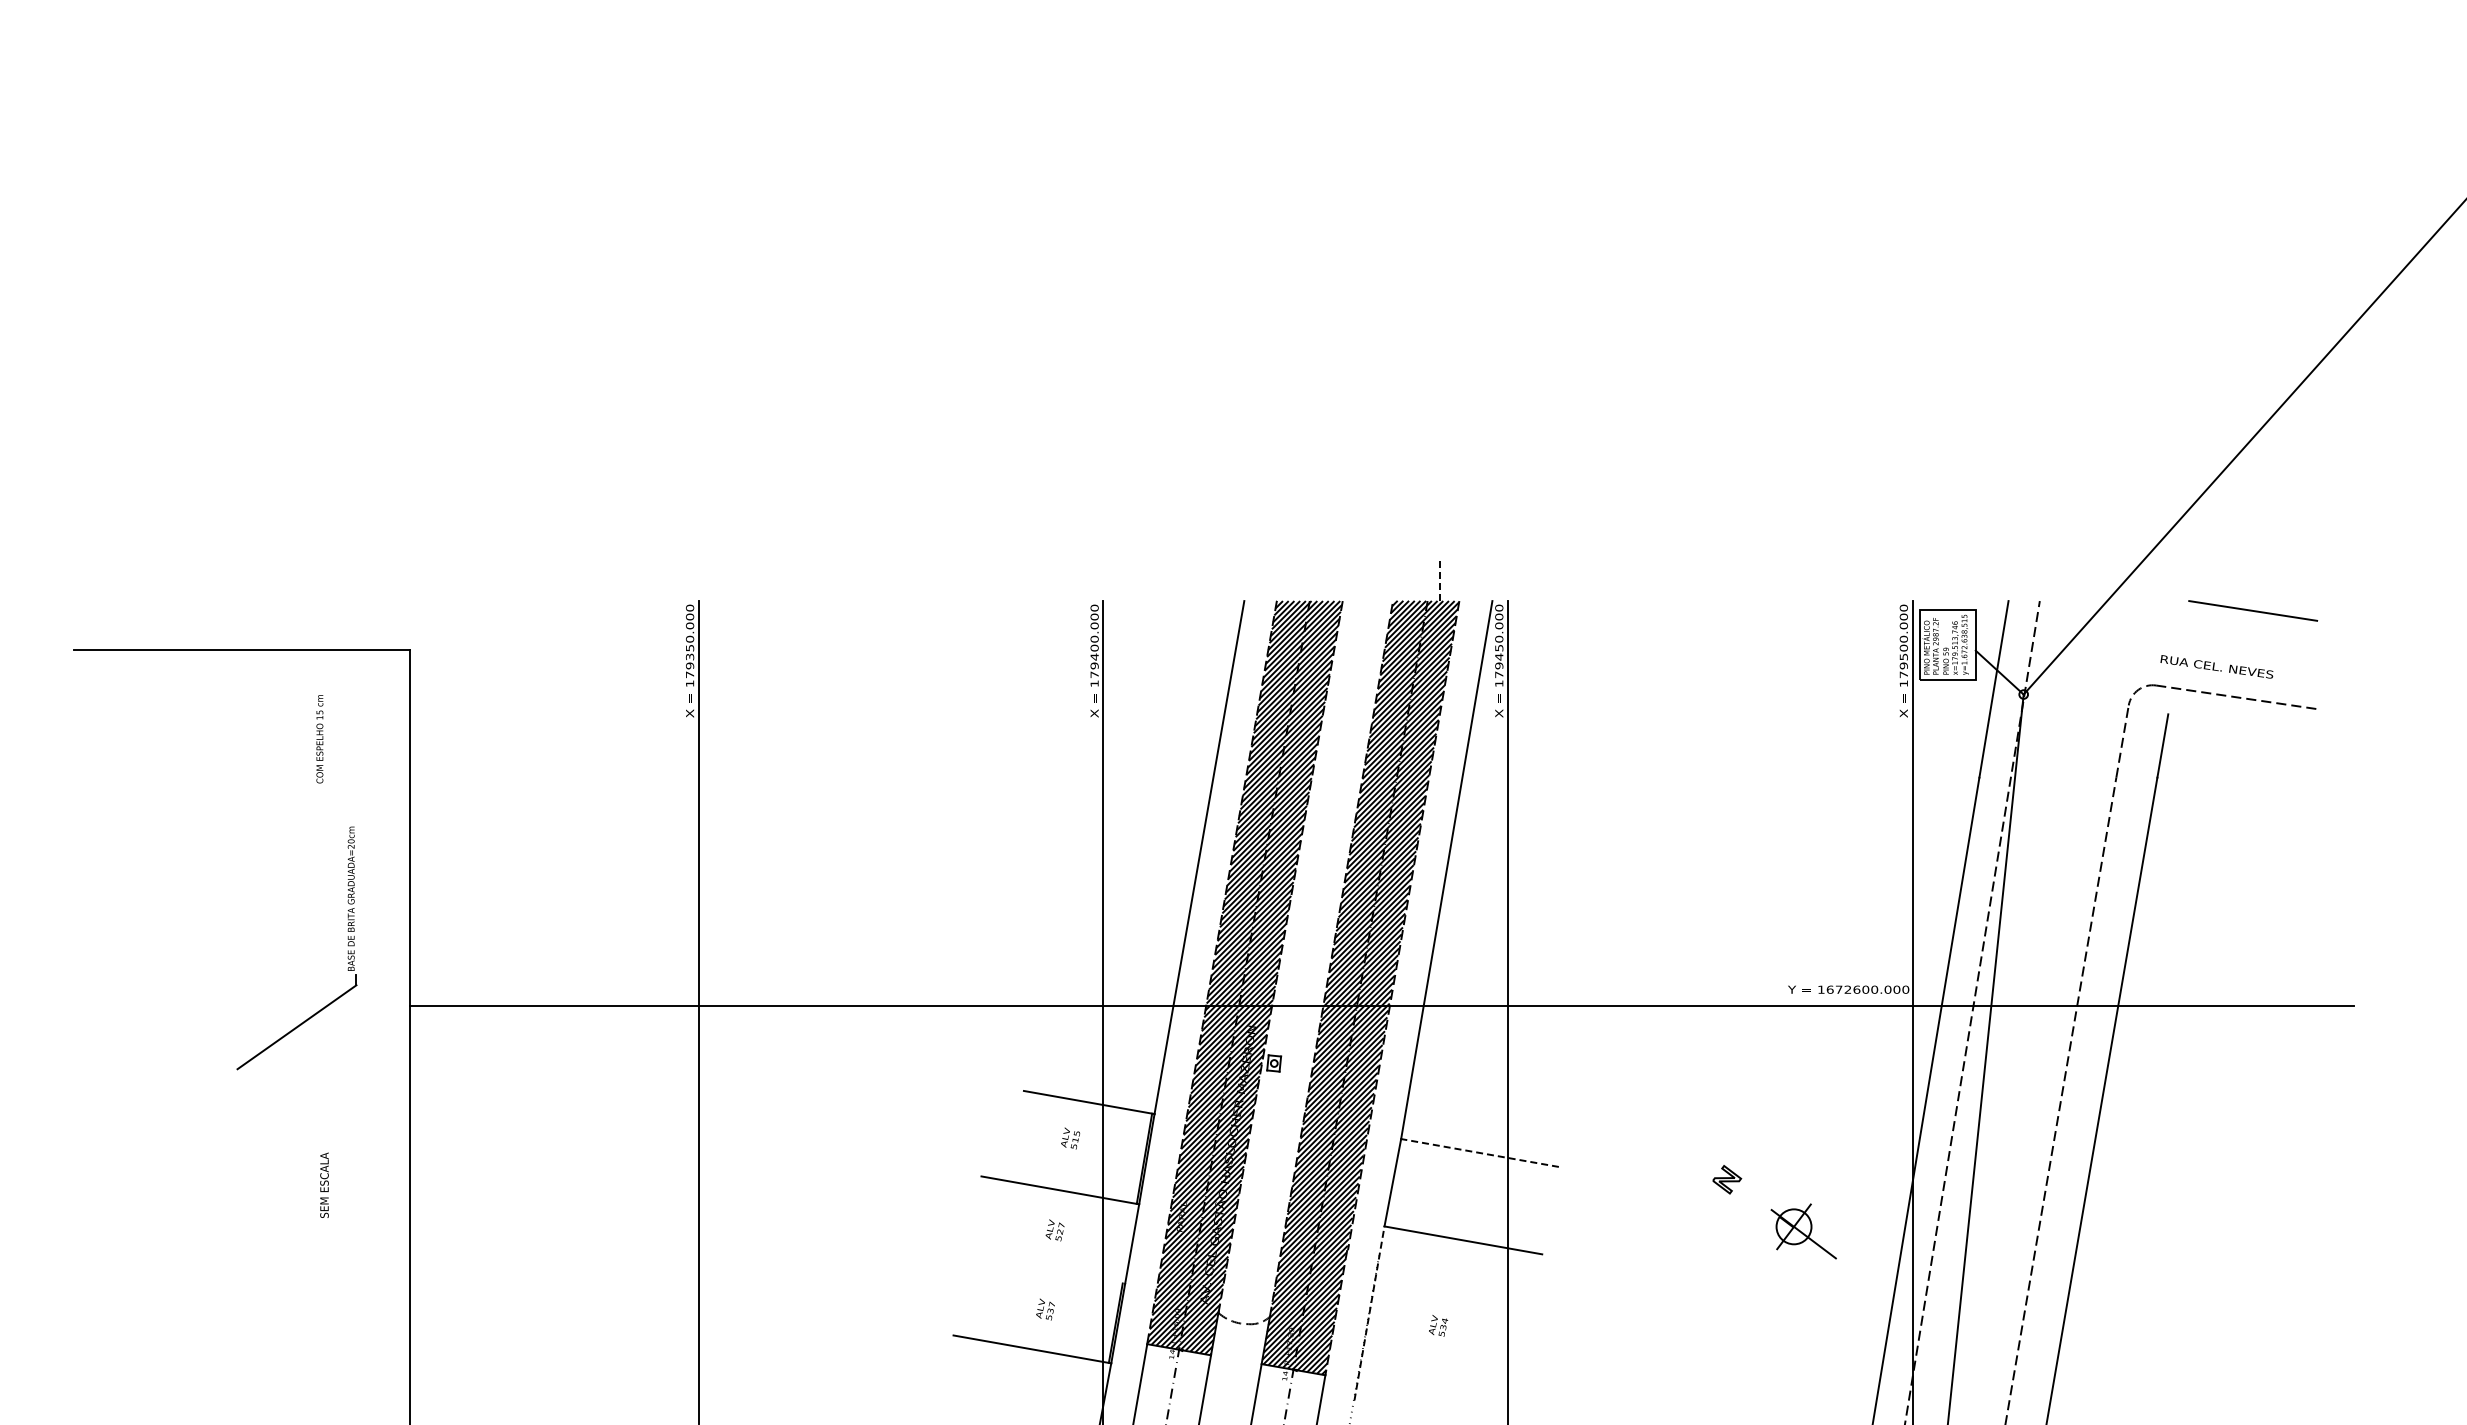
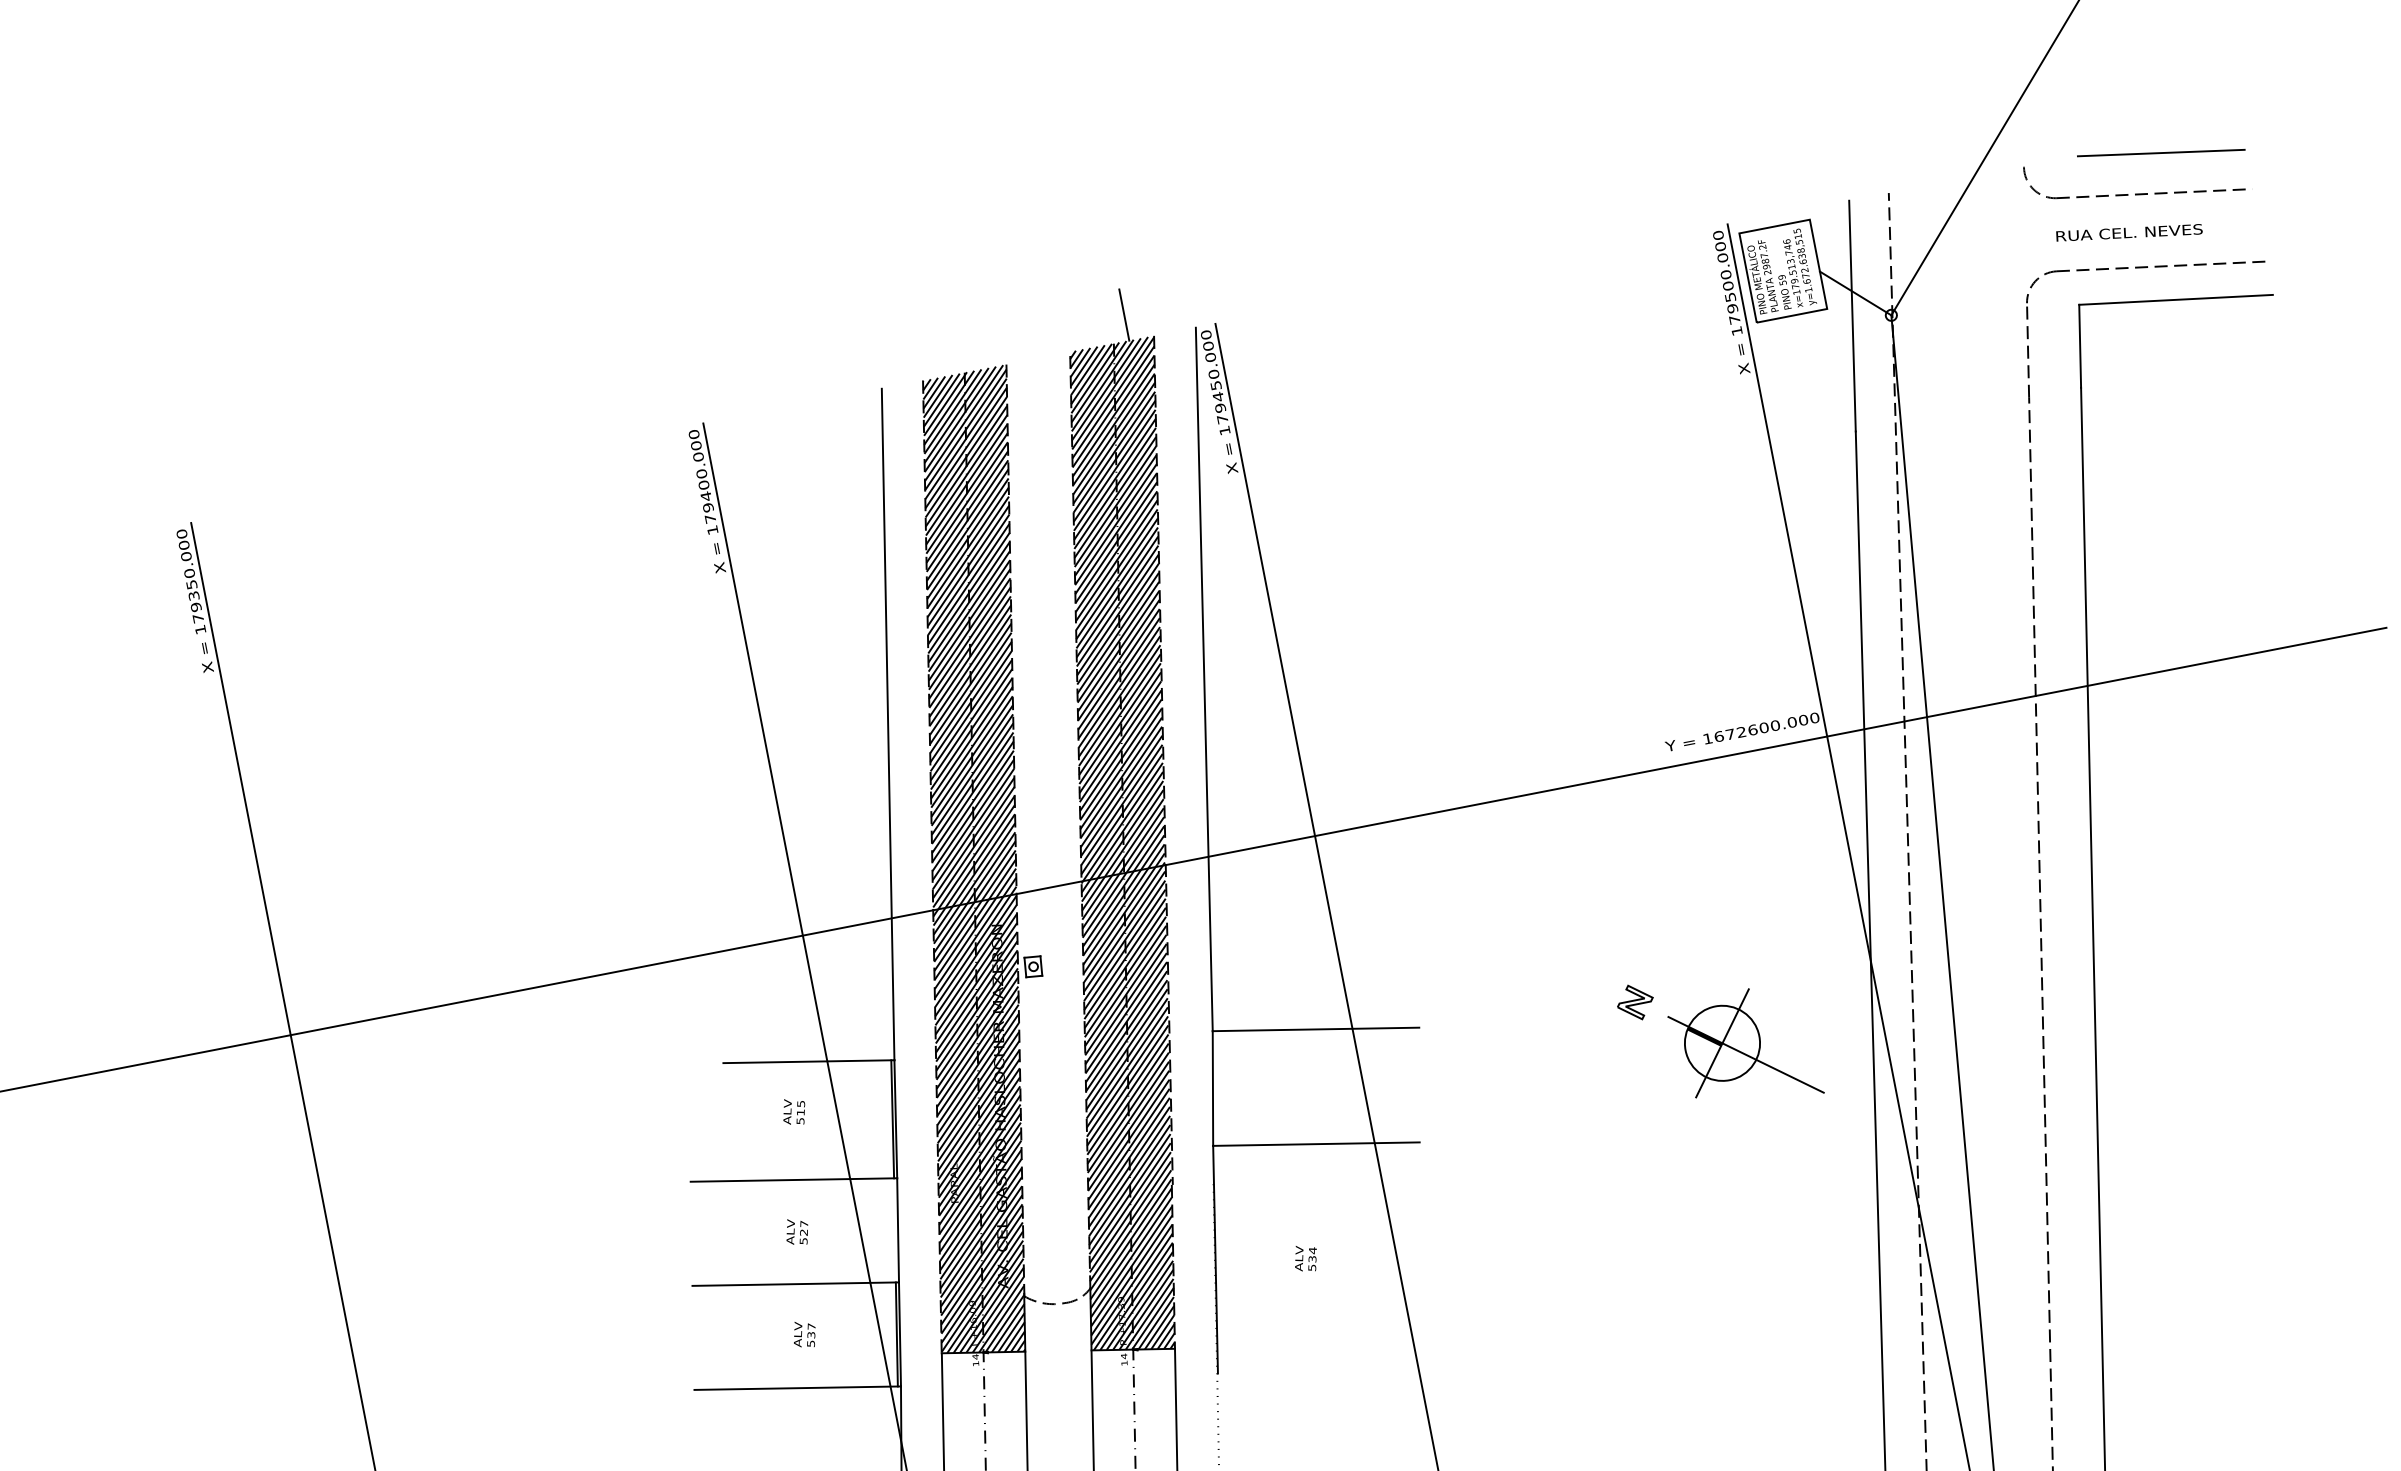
line: (1439, 580) -> (1123, 314), dashed -> solid
part: (2227, 637) -> (2135, 192), added
line: (2242, 724) -> (2175, 299), added
line: (1479, 1152) -> (1315, 1028), dashed -> solid
part: (1803, 1231) -> (1744, 1049), size x1.67
line: (1046, 1269) -> (795, 1283), added
line: (1369, 1312) -> (1215, 1258), dashed -> solid

